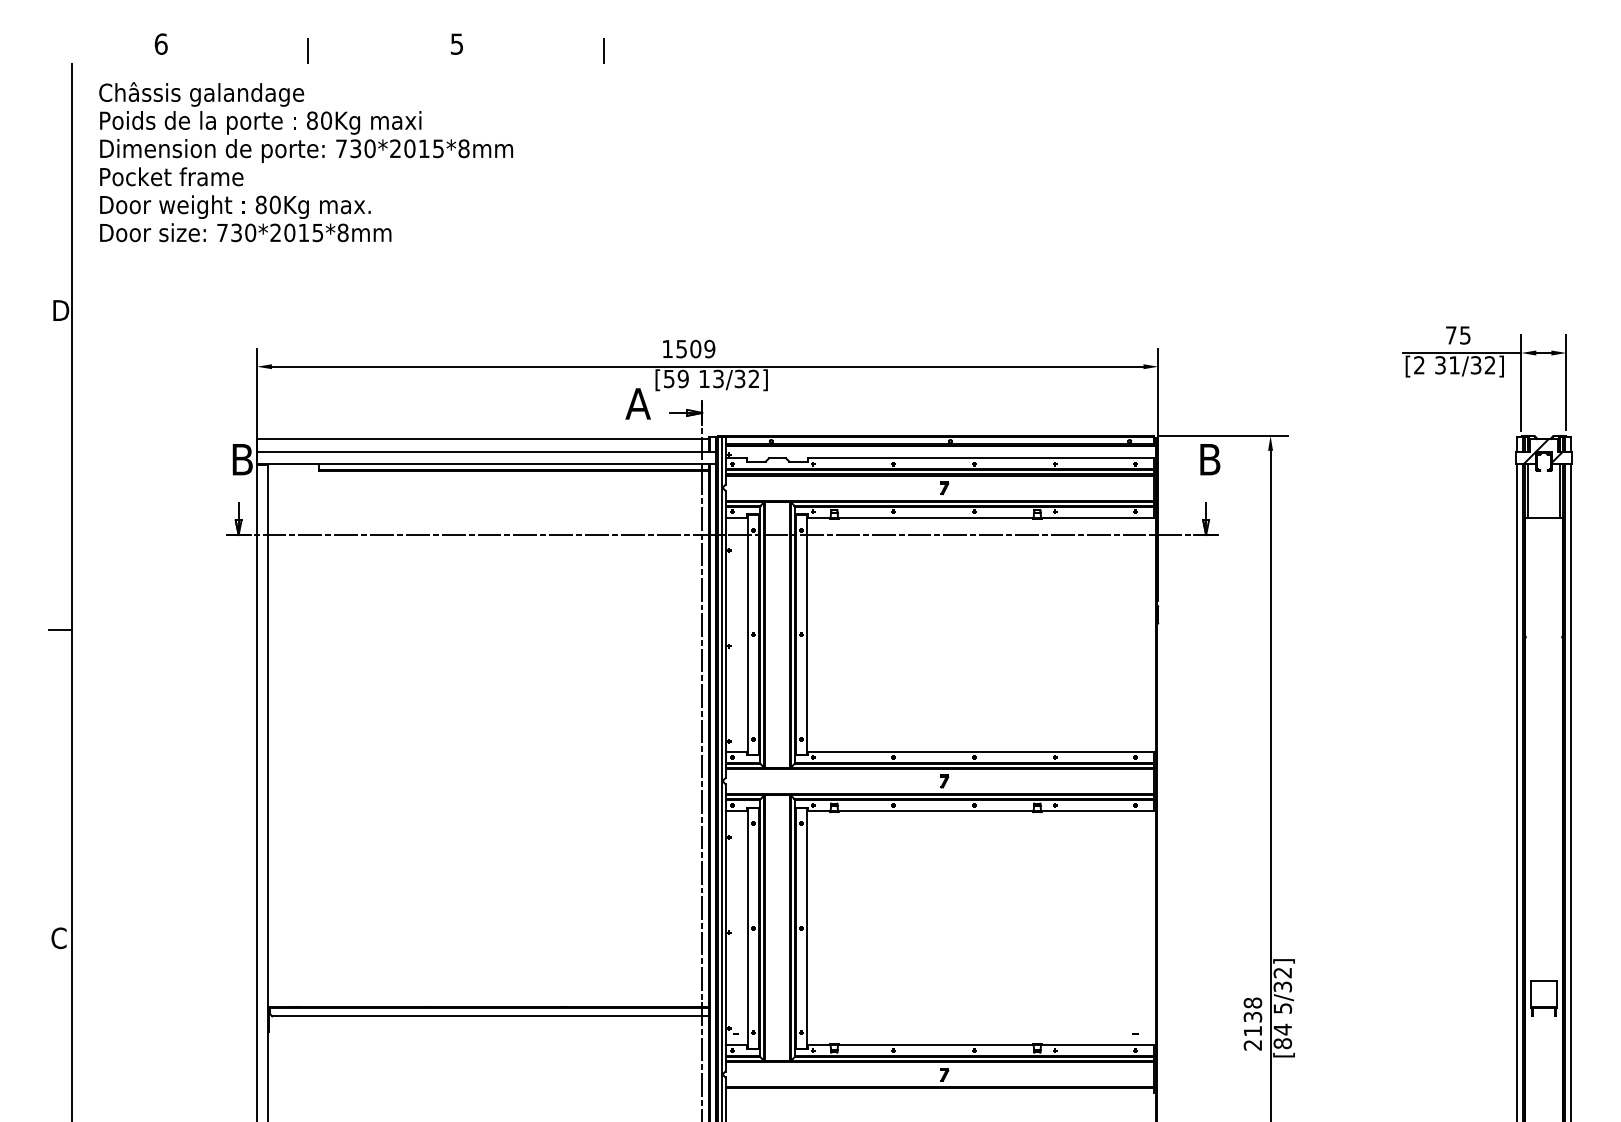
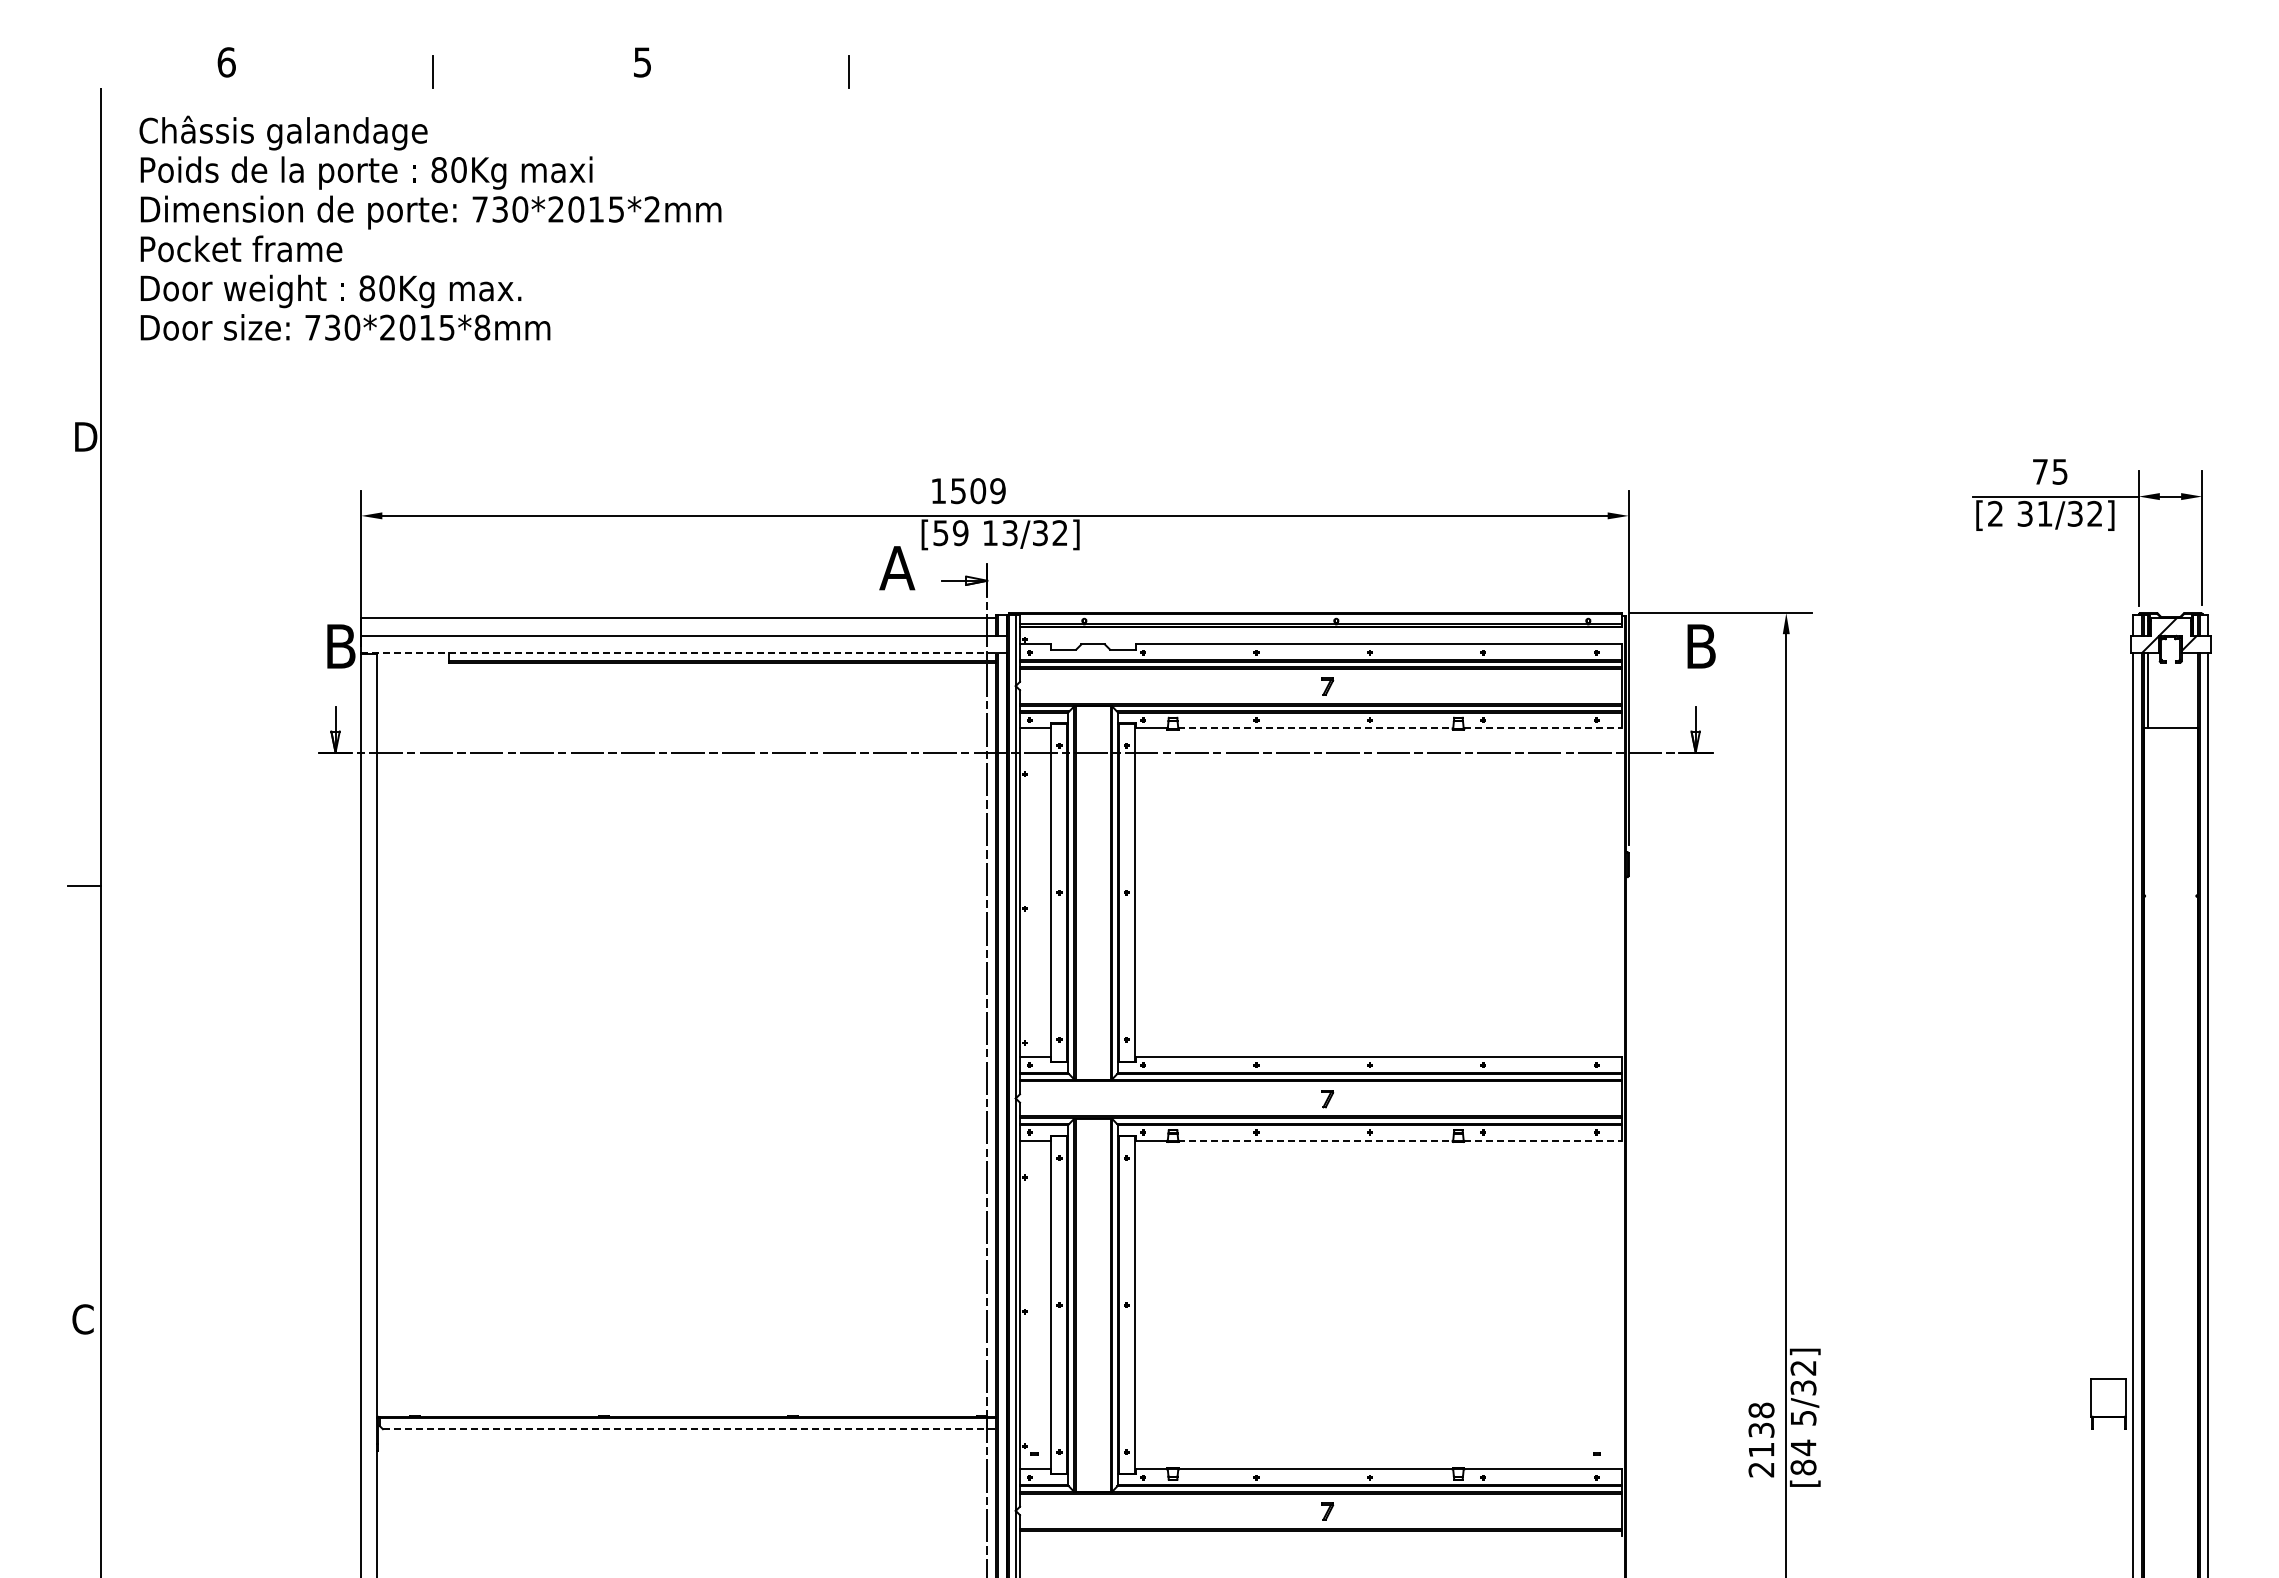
text: (464, 148) -> (652, 209), 730*2015*8mm -> 730*2015*2mm
line: (486, 464) -> (684, 653), solid -> dashed
line: (1560, 490) -> (2193, 690), removed
line: (936, 517) -> (1316, 728), solid -> dashed
line: (1097, 517) -> (1543, 728), solid -> dashed
line: (936, 811) -> (1316, 1140), solid -> dashed
line: (1097, 811) -> (1543, 1140), solid -> dashed
part: (1543, 998) -> (2108, 1403), moved
line: (490, 1016) -> (689, 1429), solid -> dashed

